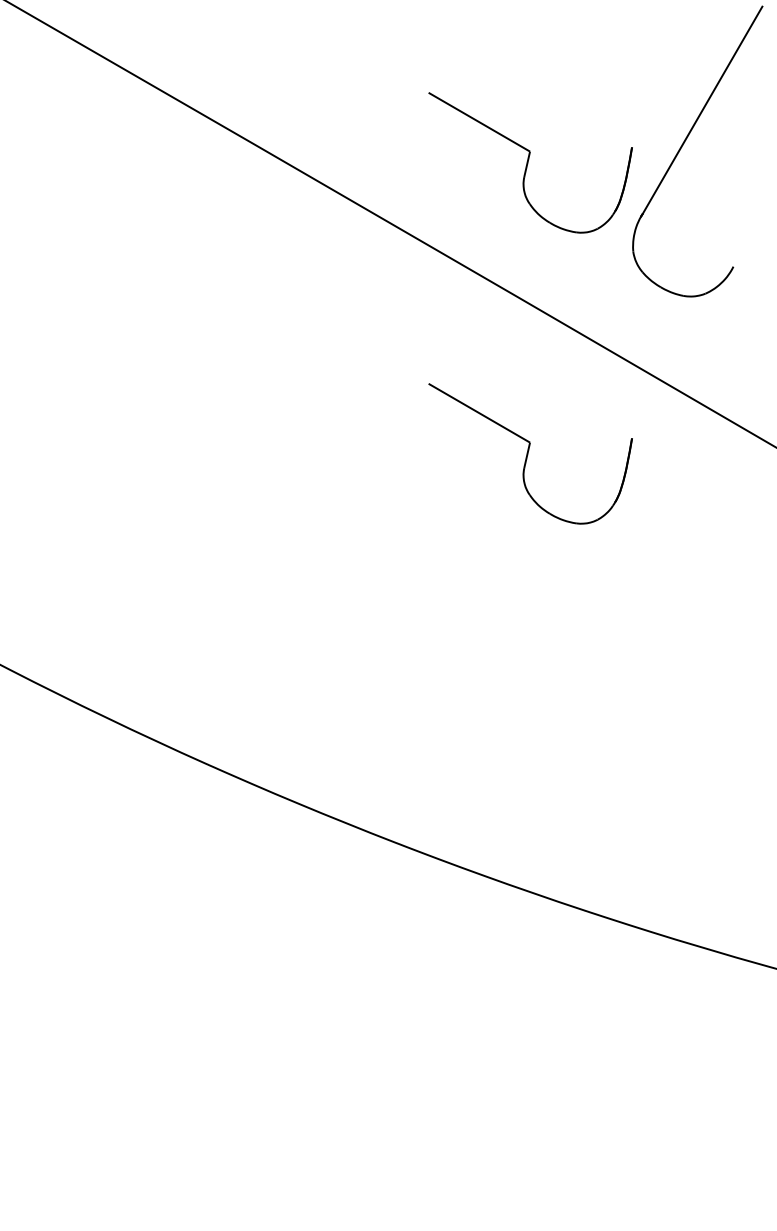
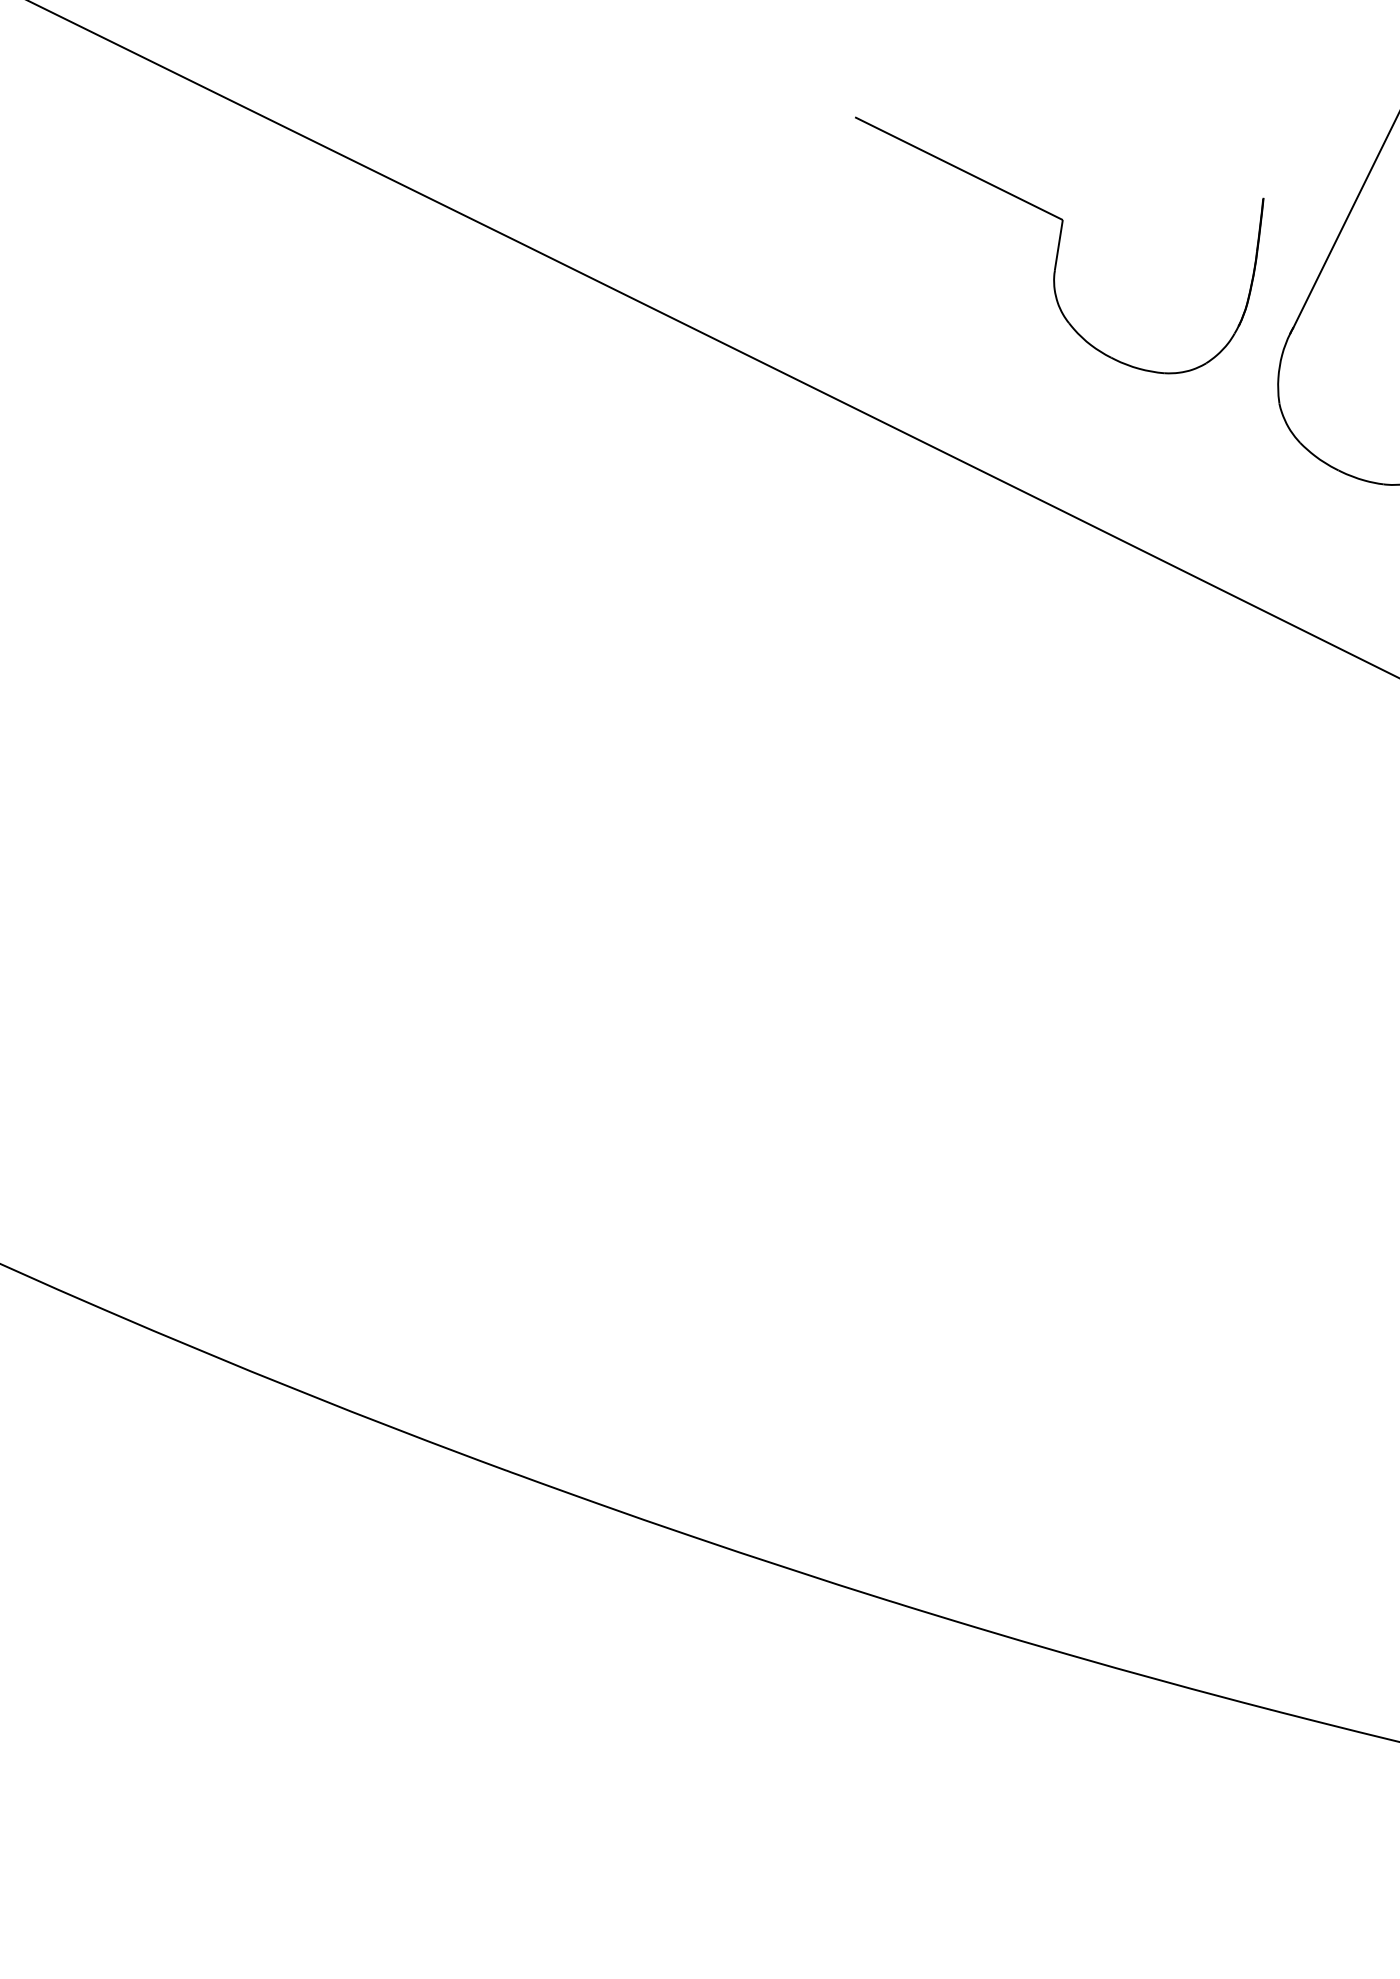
part: (530, 453) -> (1103, 815), removed

